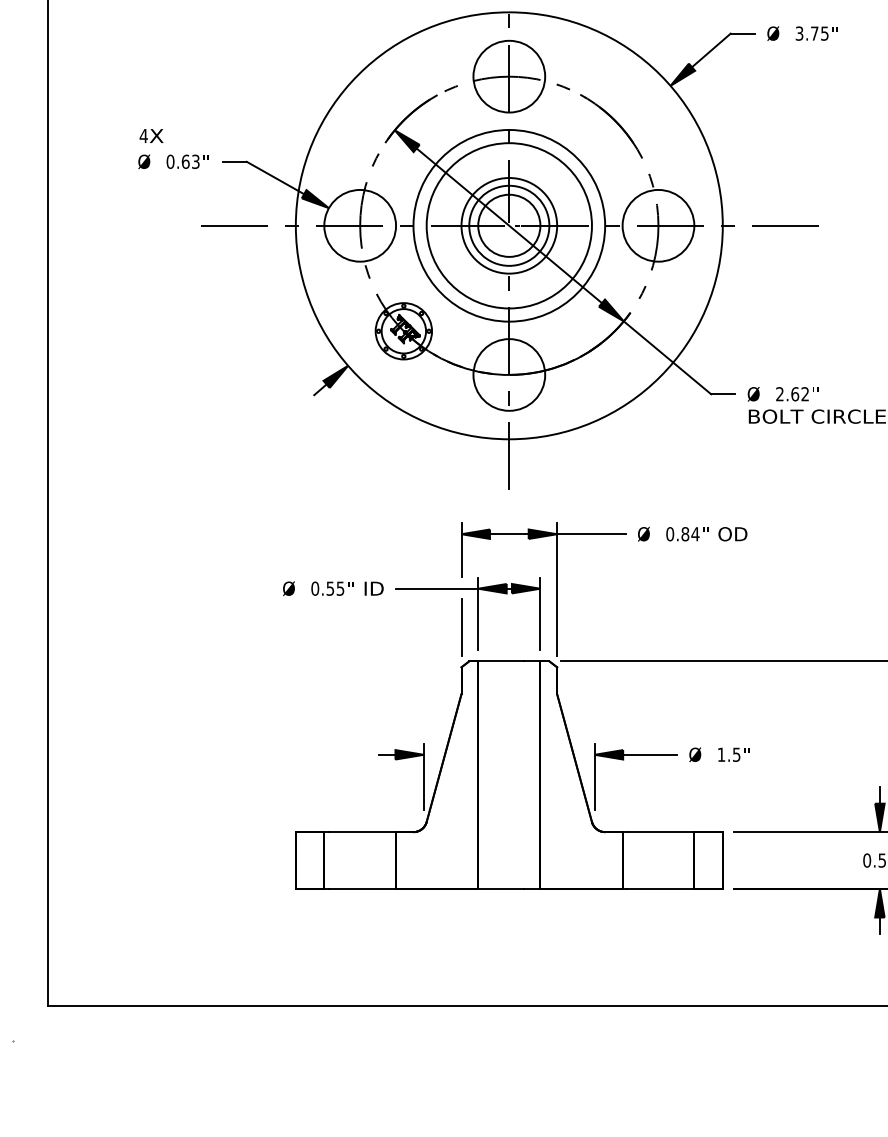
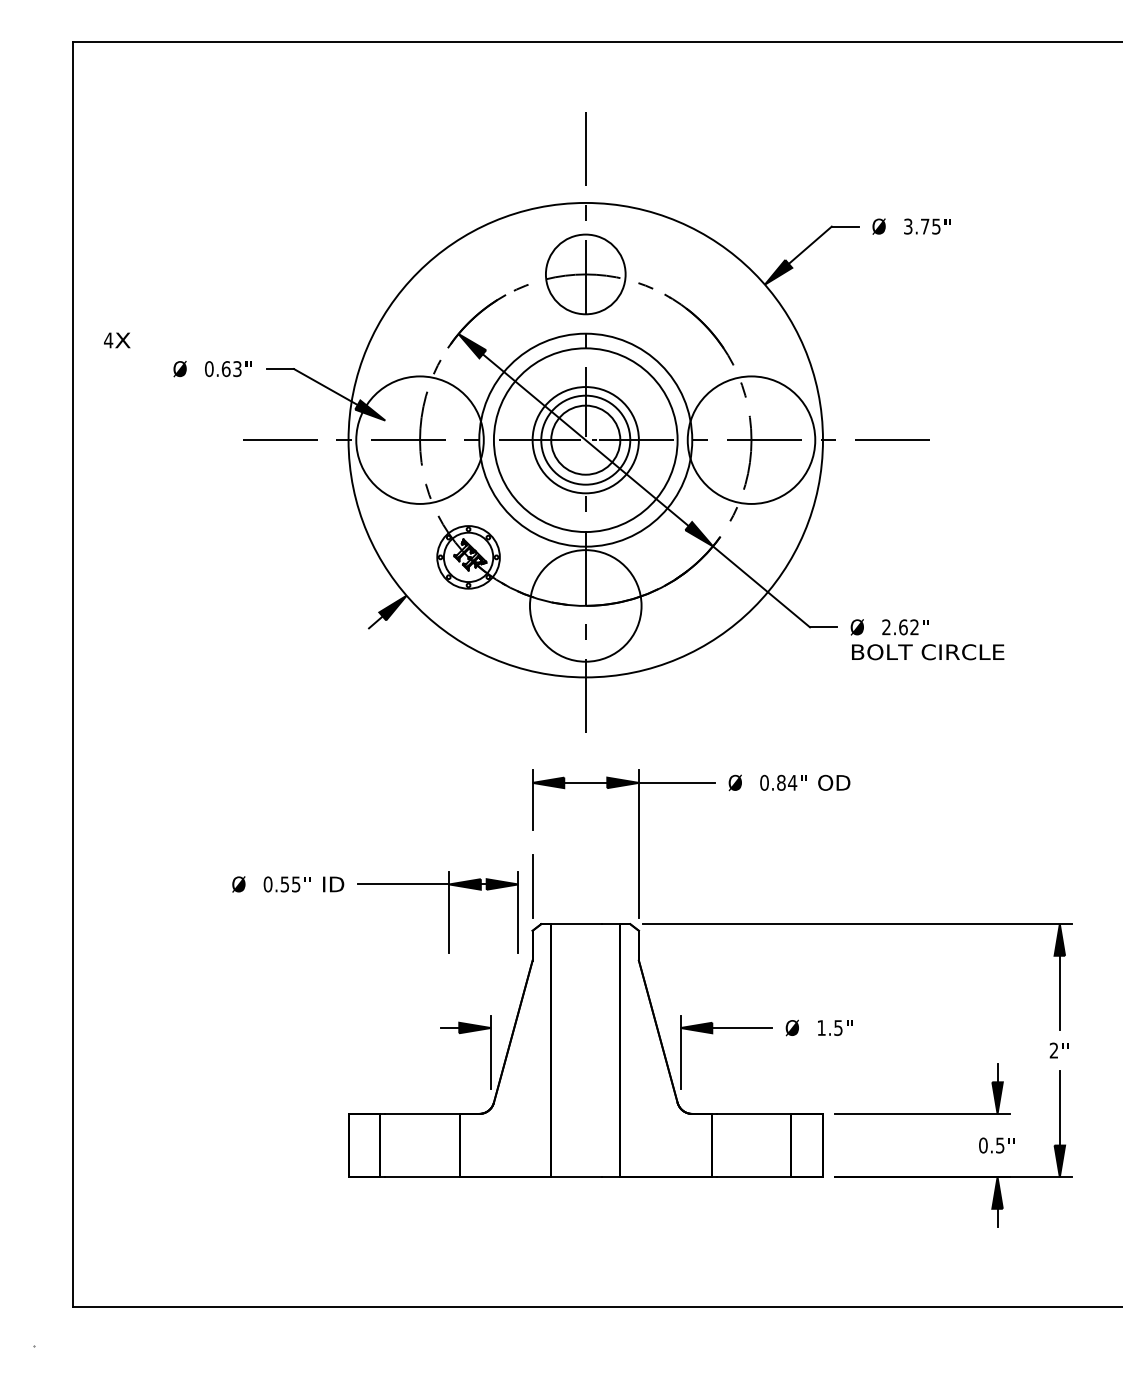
text: (151, 136) -> (117, 340), moved
circle: (359, 226) -> (419, 440), size x1.6
circle: (658, 226) -> (751, 440), size x1.6
circle: (509, 374) -> (585, 605), size x1.4
part: (411, 588) -> (375, 884), moved

